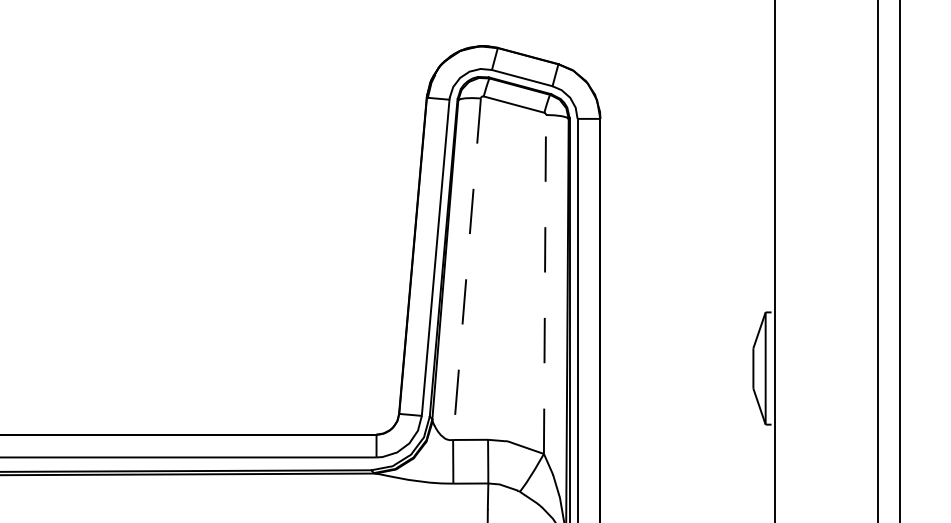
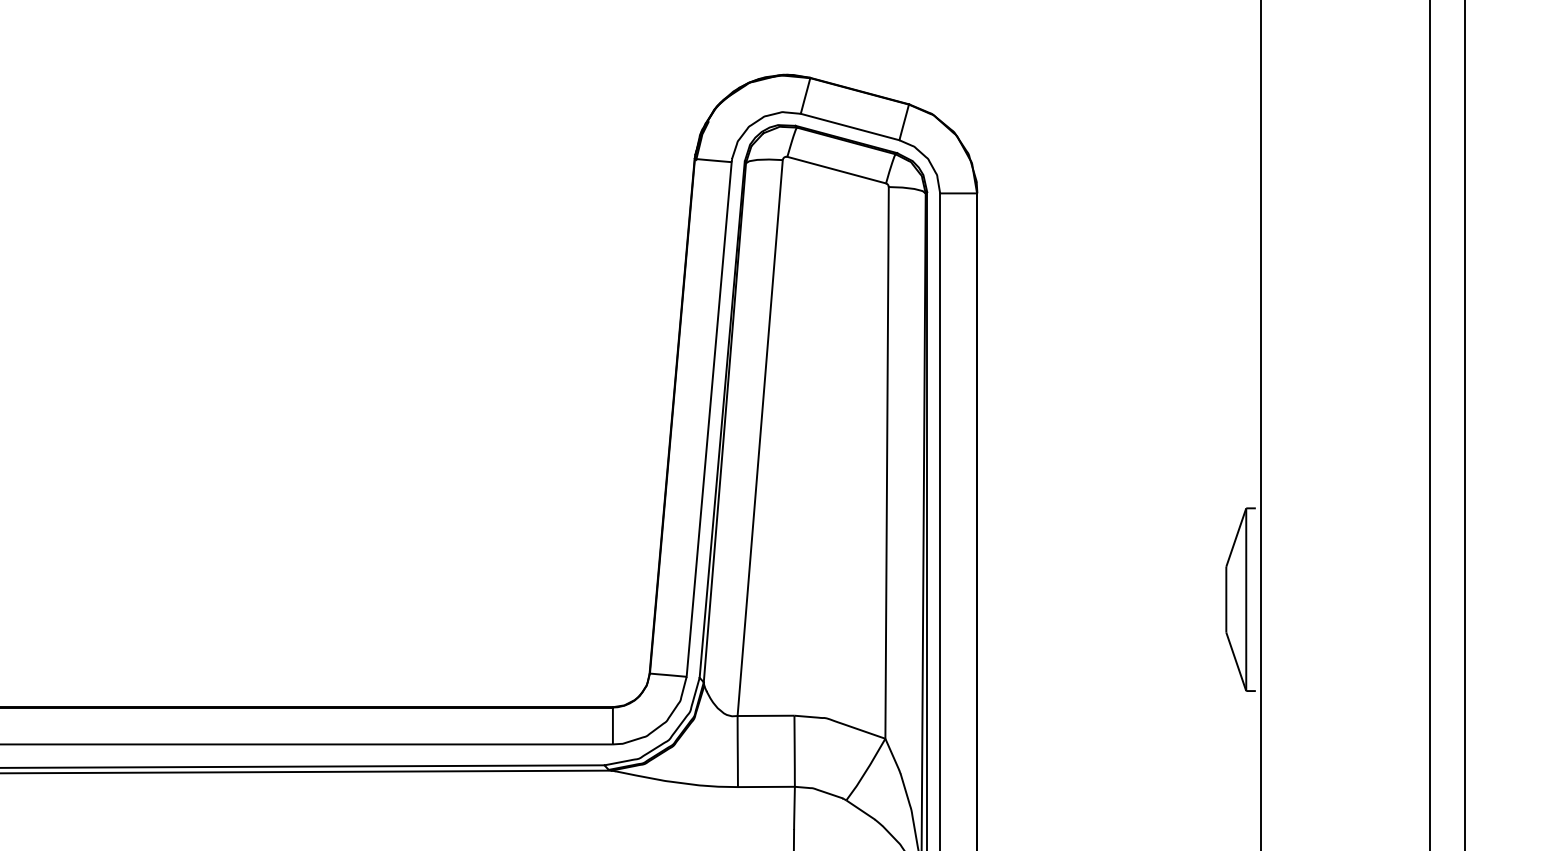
line: (466, 269) -> (759, 438), dashed -> solid
line: (544, 283) -> (886, 461), dashed -> solid

